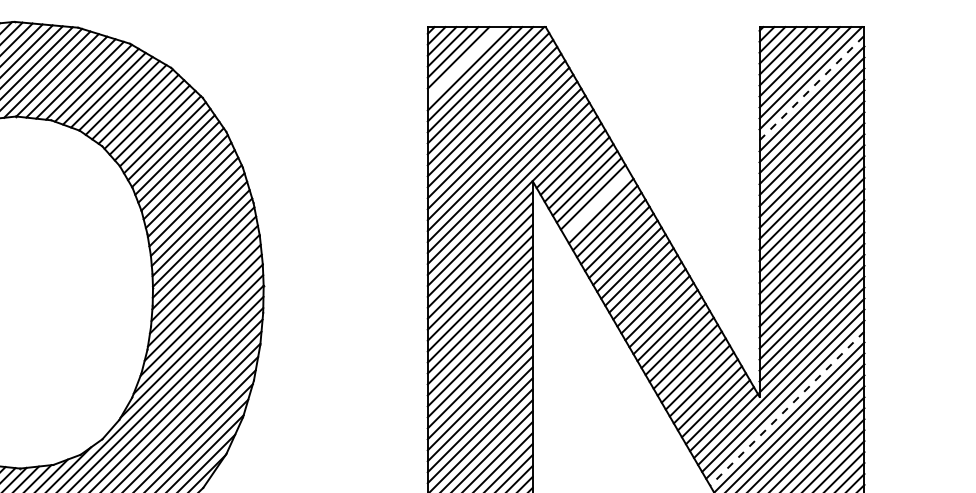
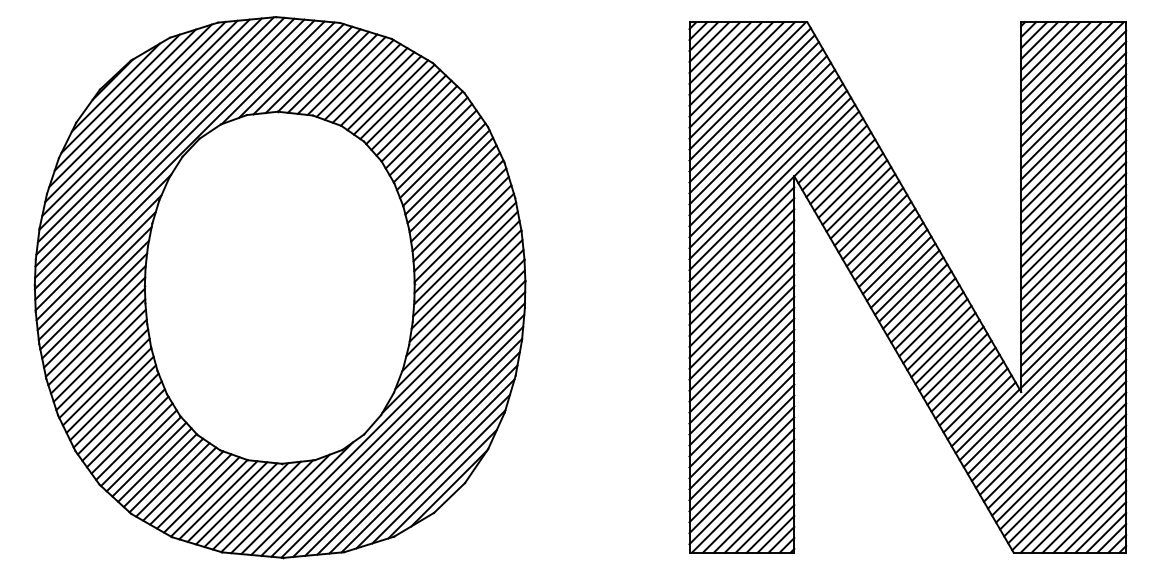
line: (463, 63) -> (725, 58), added
line: (812, 87) -> (1074, 82), dashed -> solid
line: (596, 204) -> (858, 199), added
line: (786, 409) -> (1048, 404), dashed -> solid

